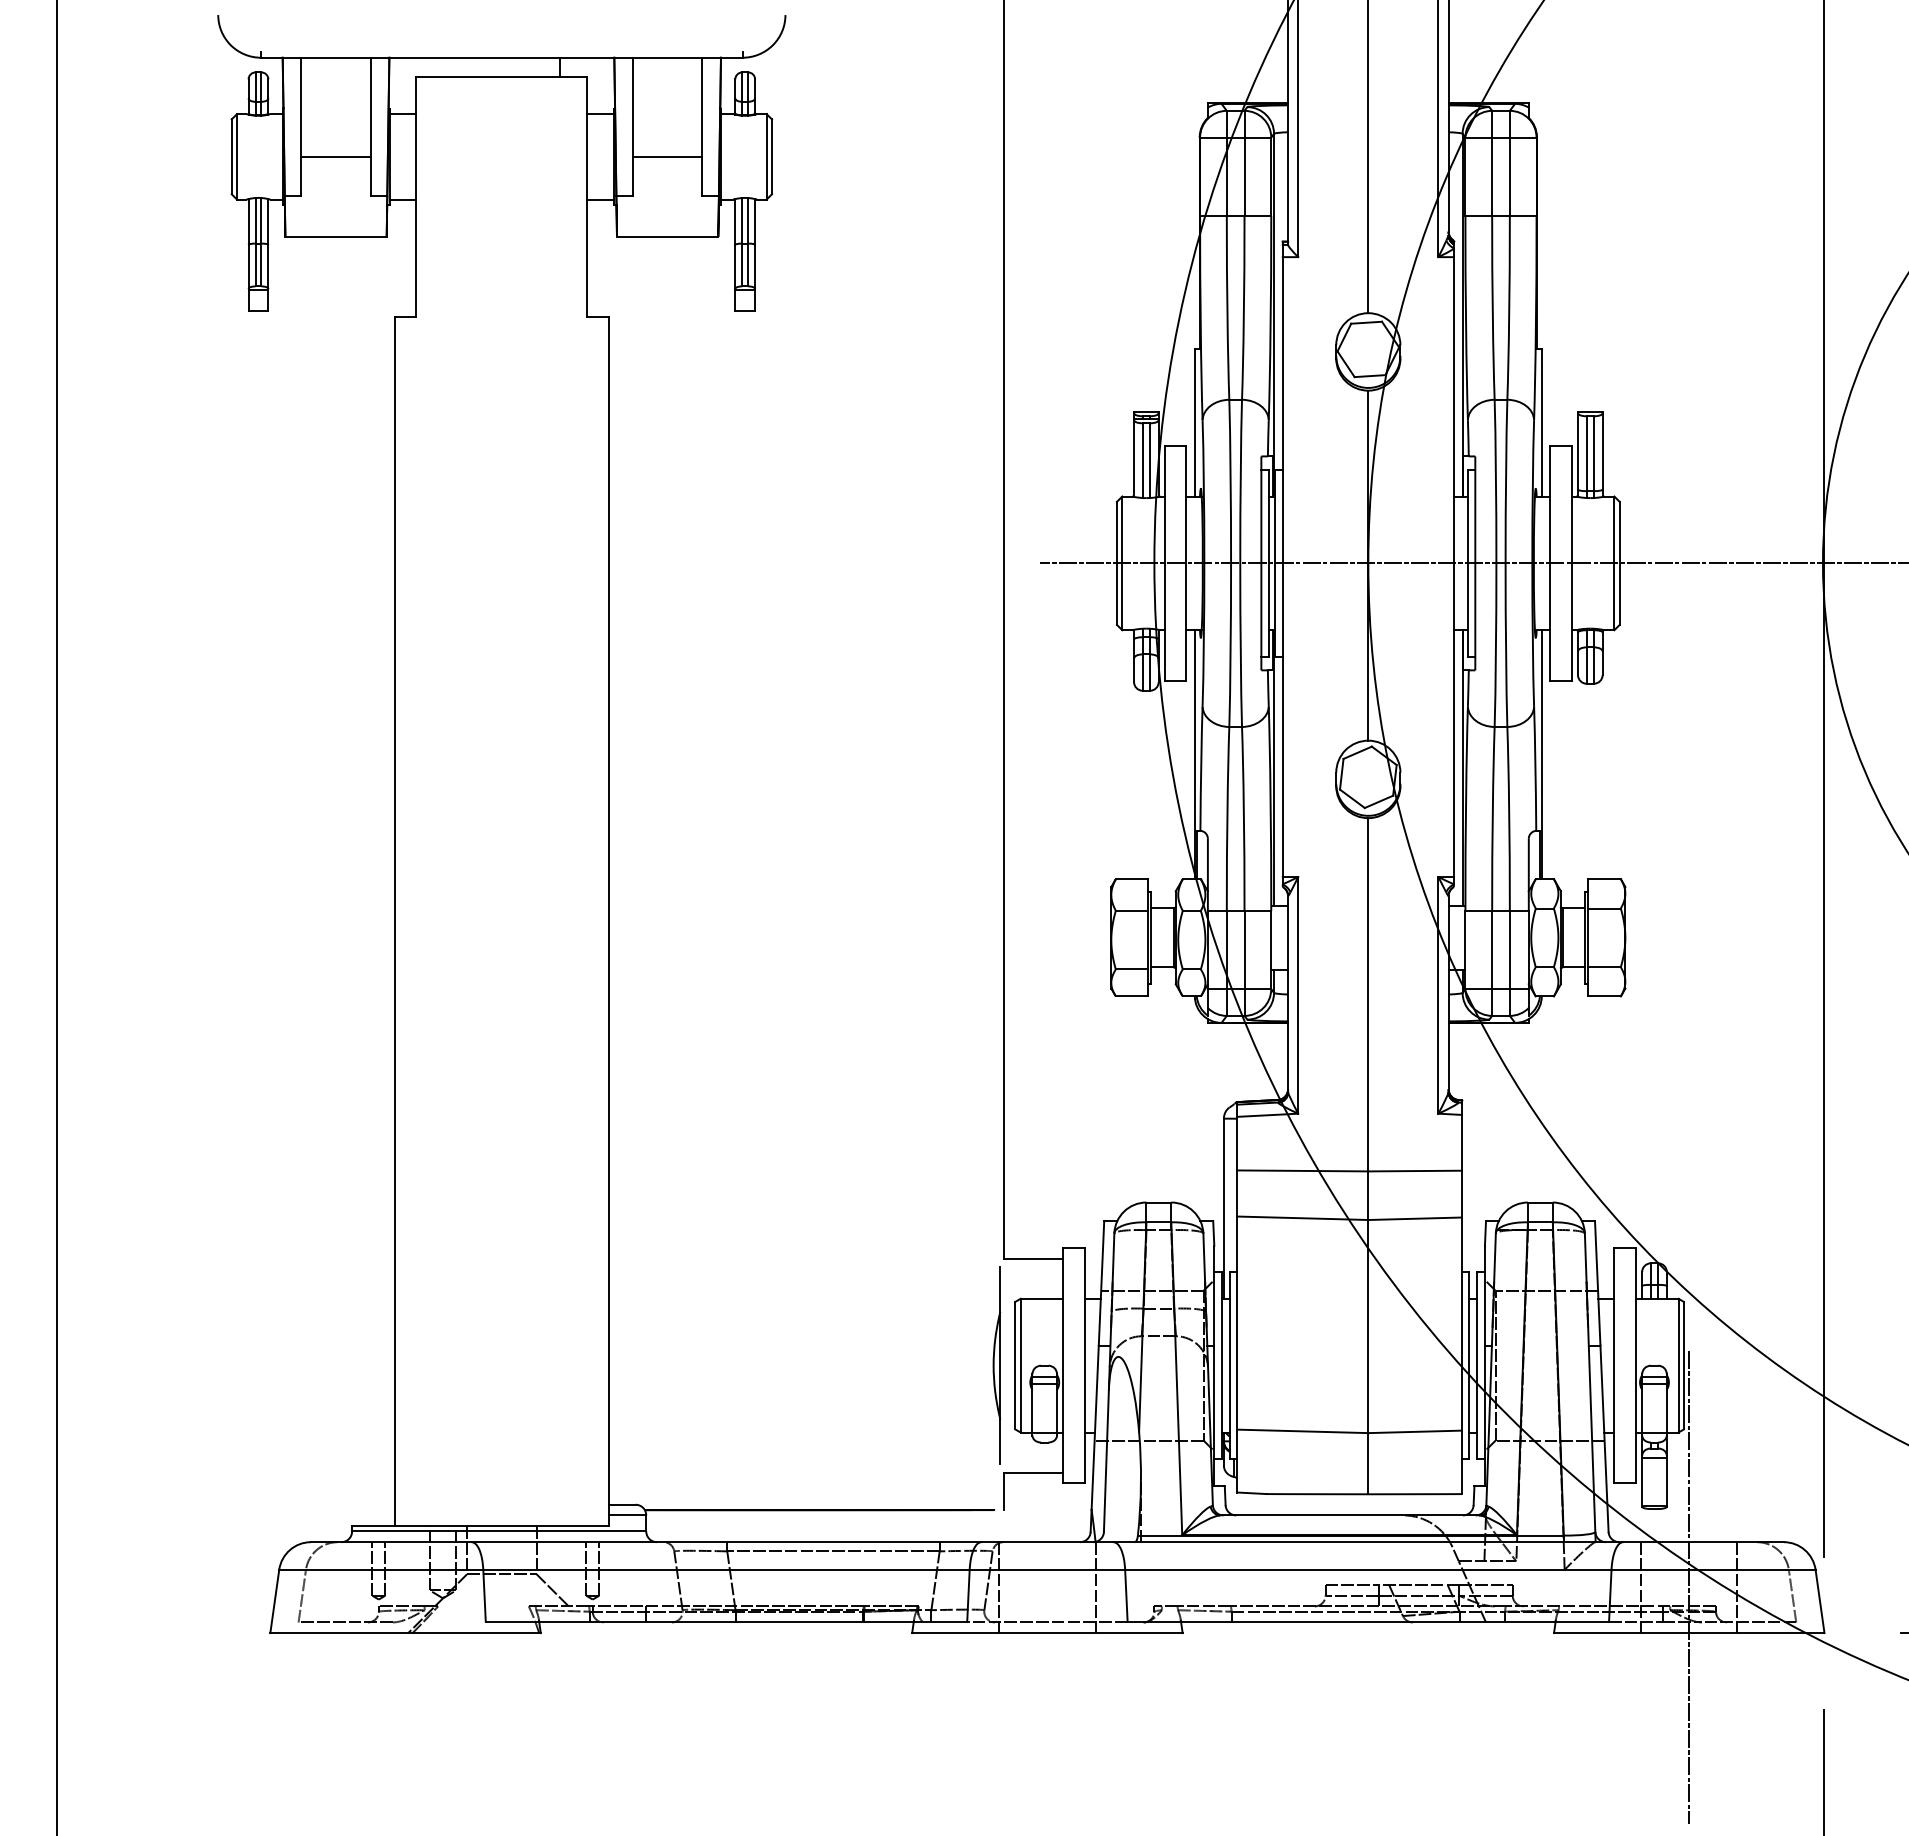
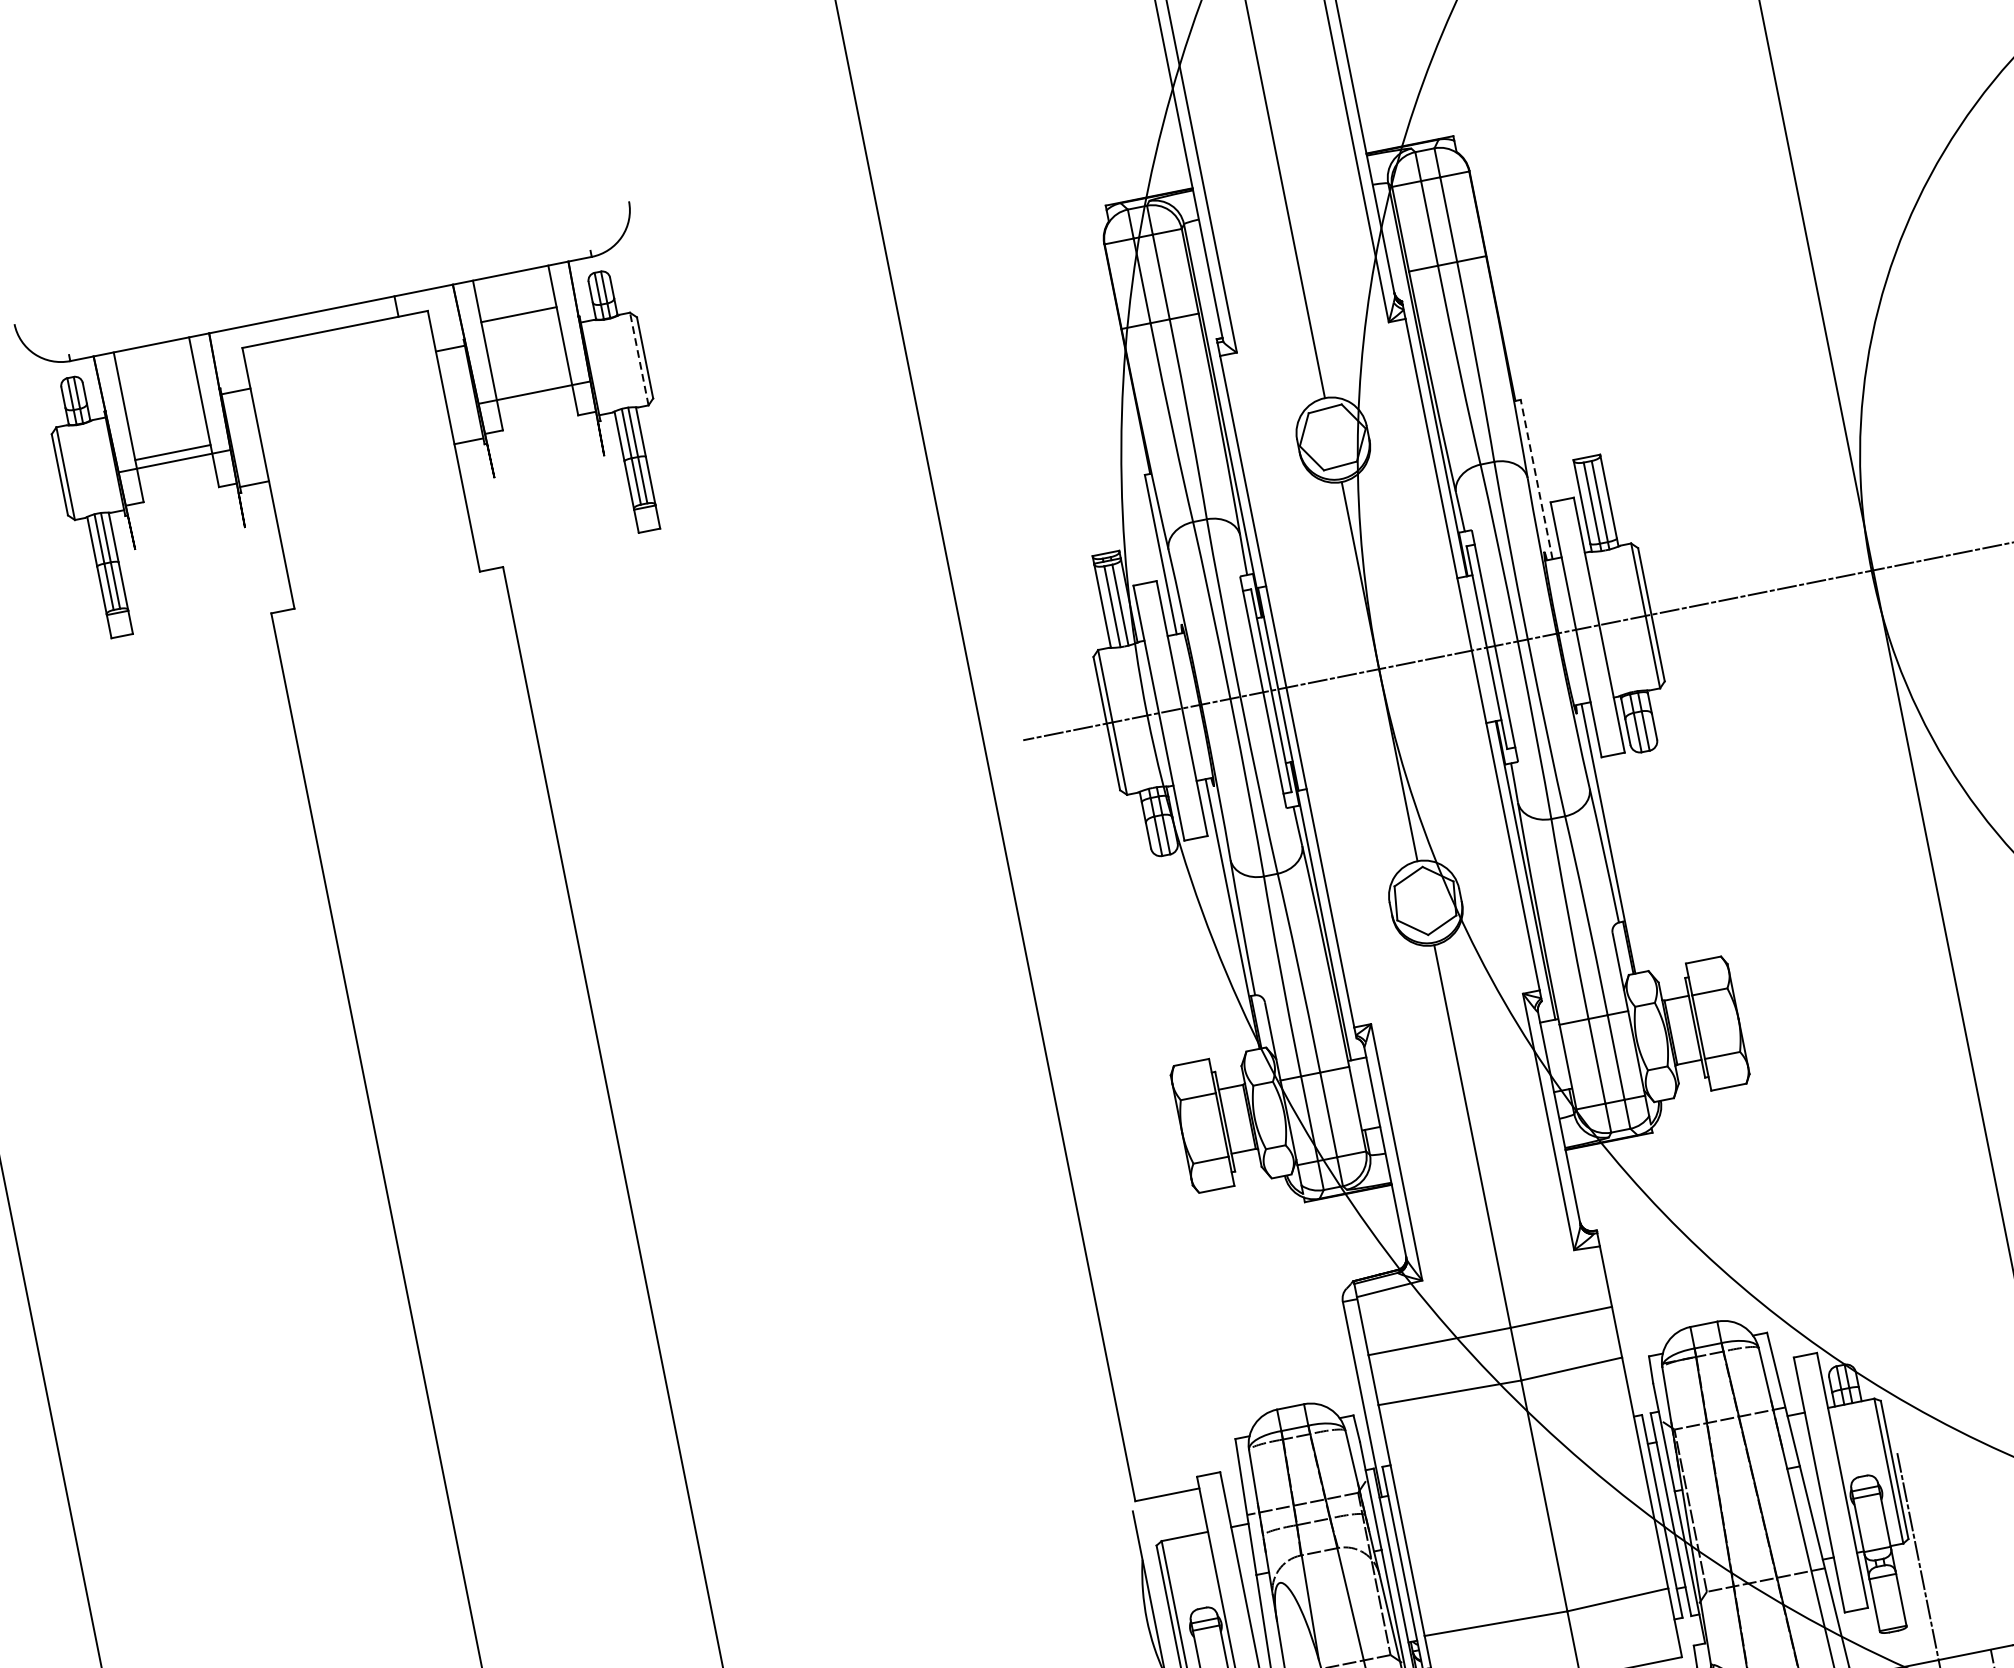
line: (766, 156) -> (639, 358), solid -> dashed
line: (667, 157) -> (518, 315), moved
line: (335, 237) -> (174, 461), moved
line: (667, 237) -> (534, 393), moved
line: (1541, 422) -> (1536, 479), solid -> dashed

